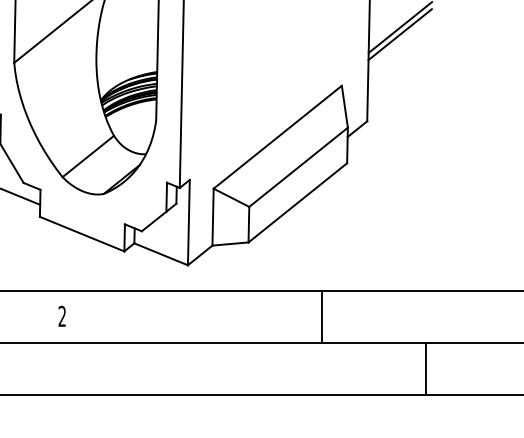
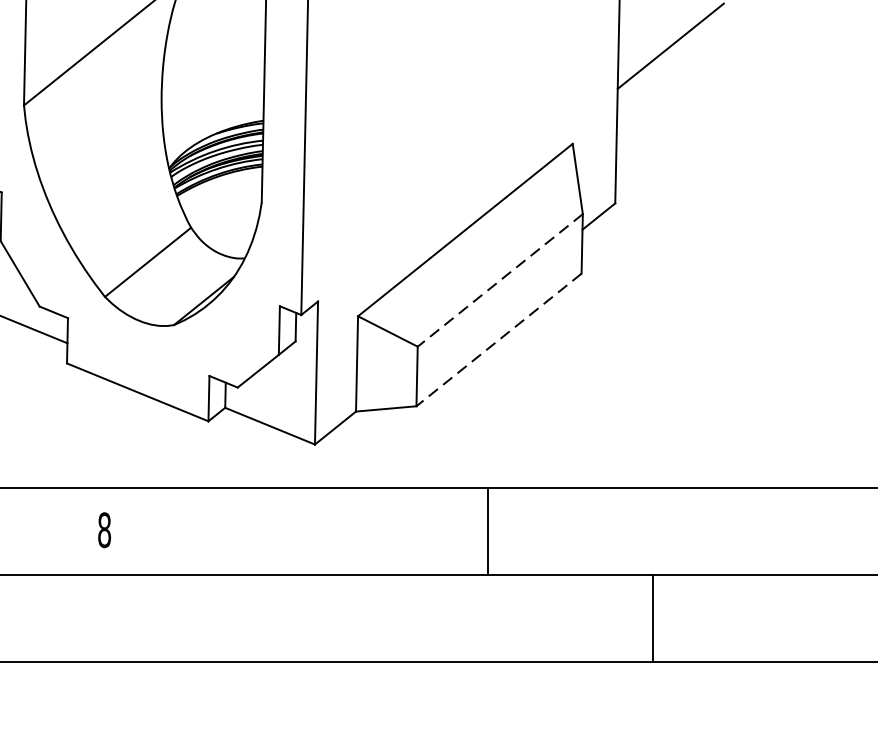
line: (399, 34) -> (669, 57), removed
line: (298, 167) -> (500, 280), solid -> dashed
line: (297, 203) -> (498, 341), solid -> dashed
text: (62, 316) -> (104, 530), 2 -> 8
line: (322, 317) -> (488, 531), moved
line: (426, 369) -> (654, 619), moved

